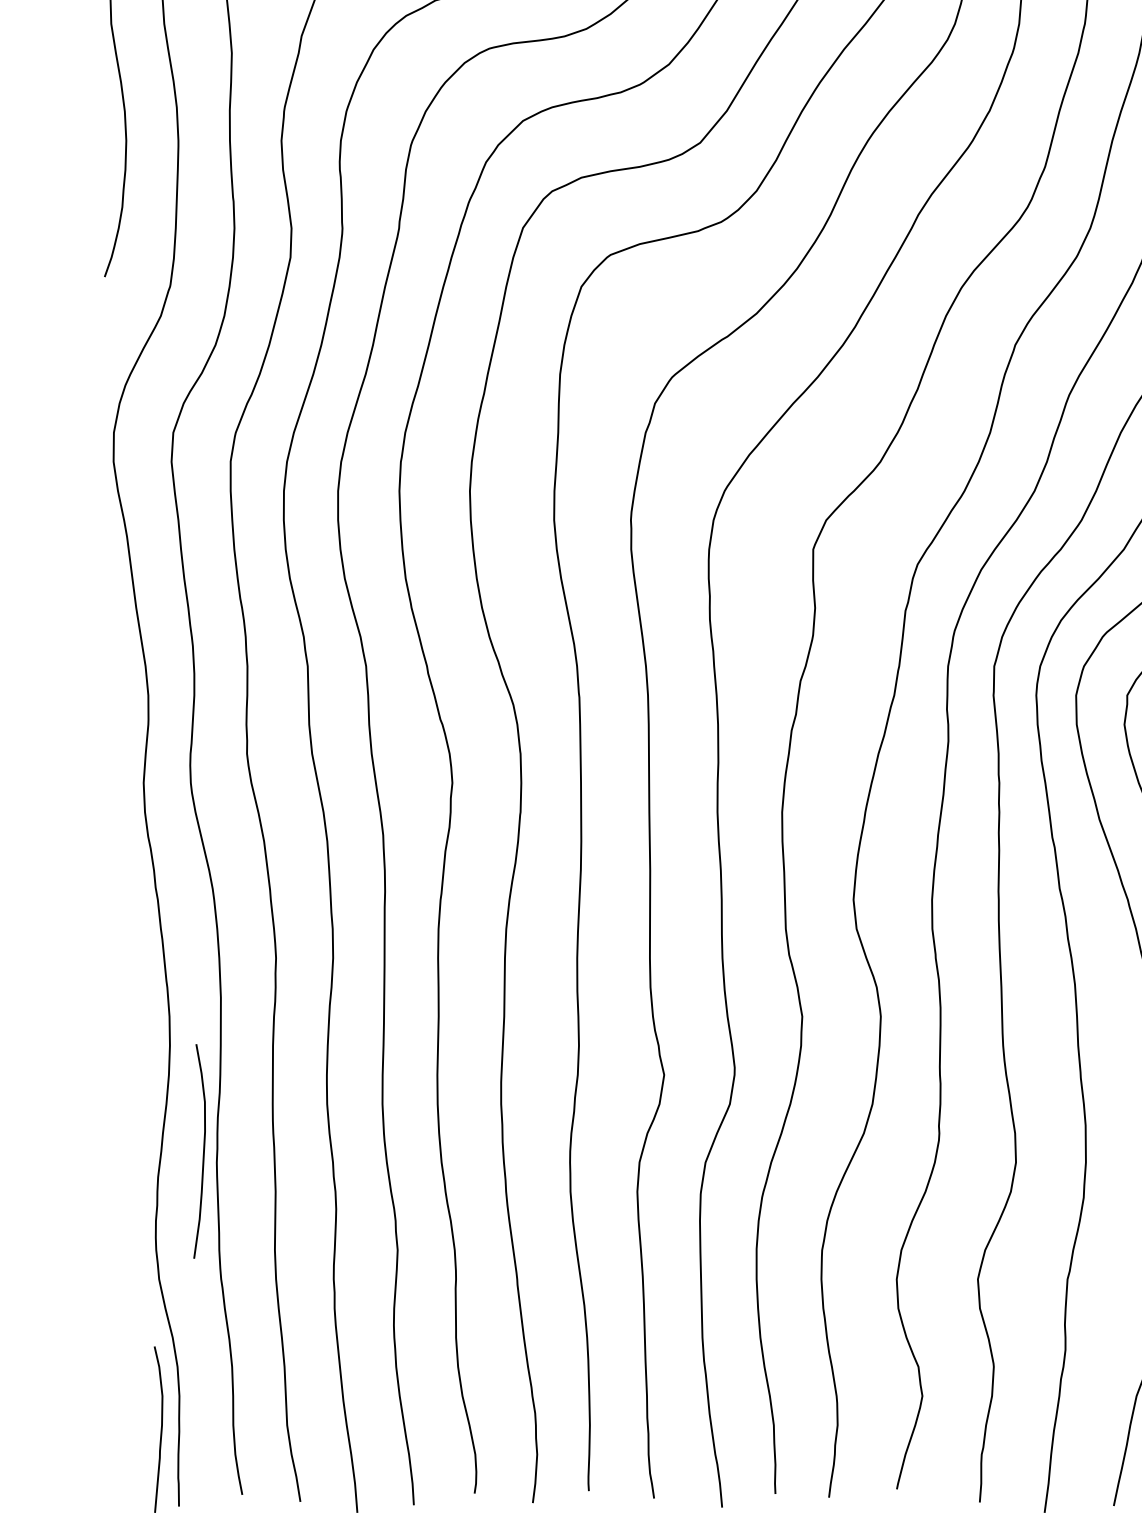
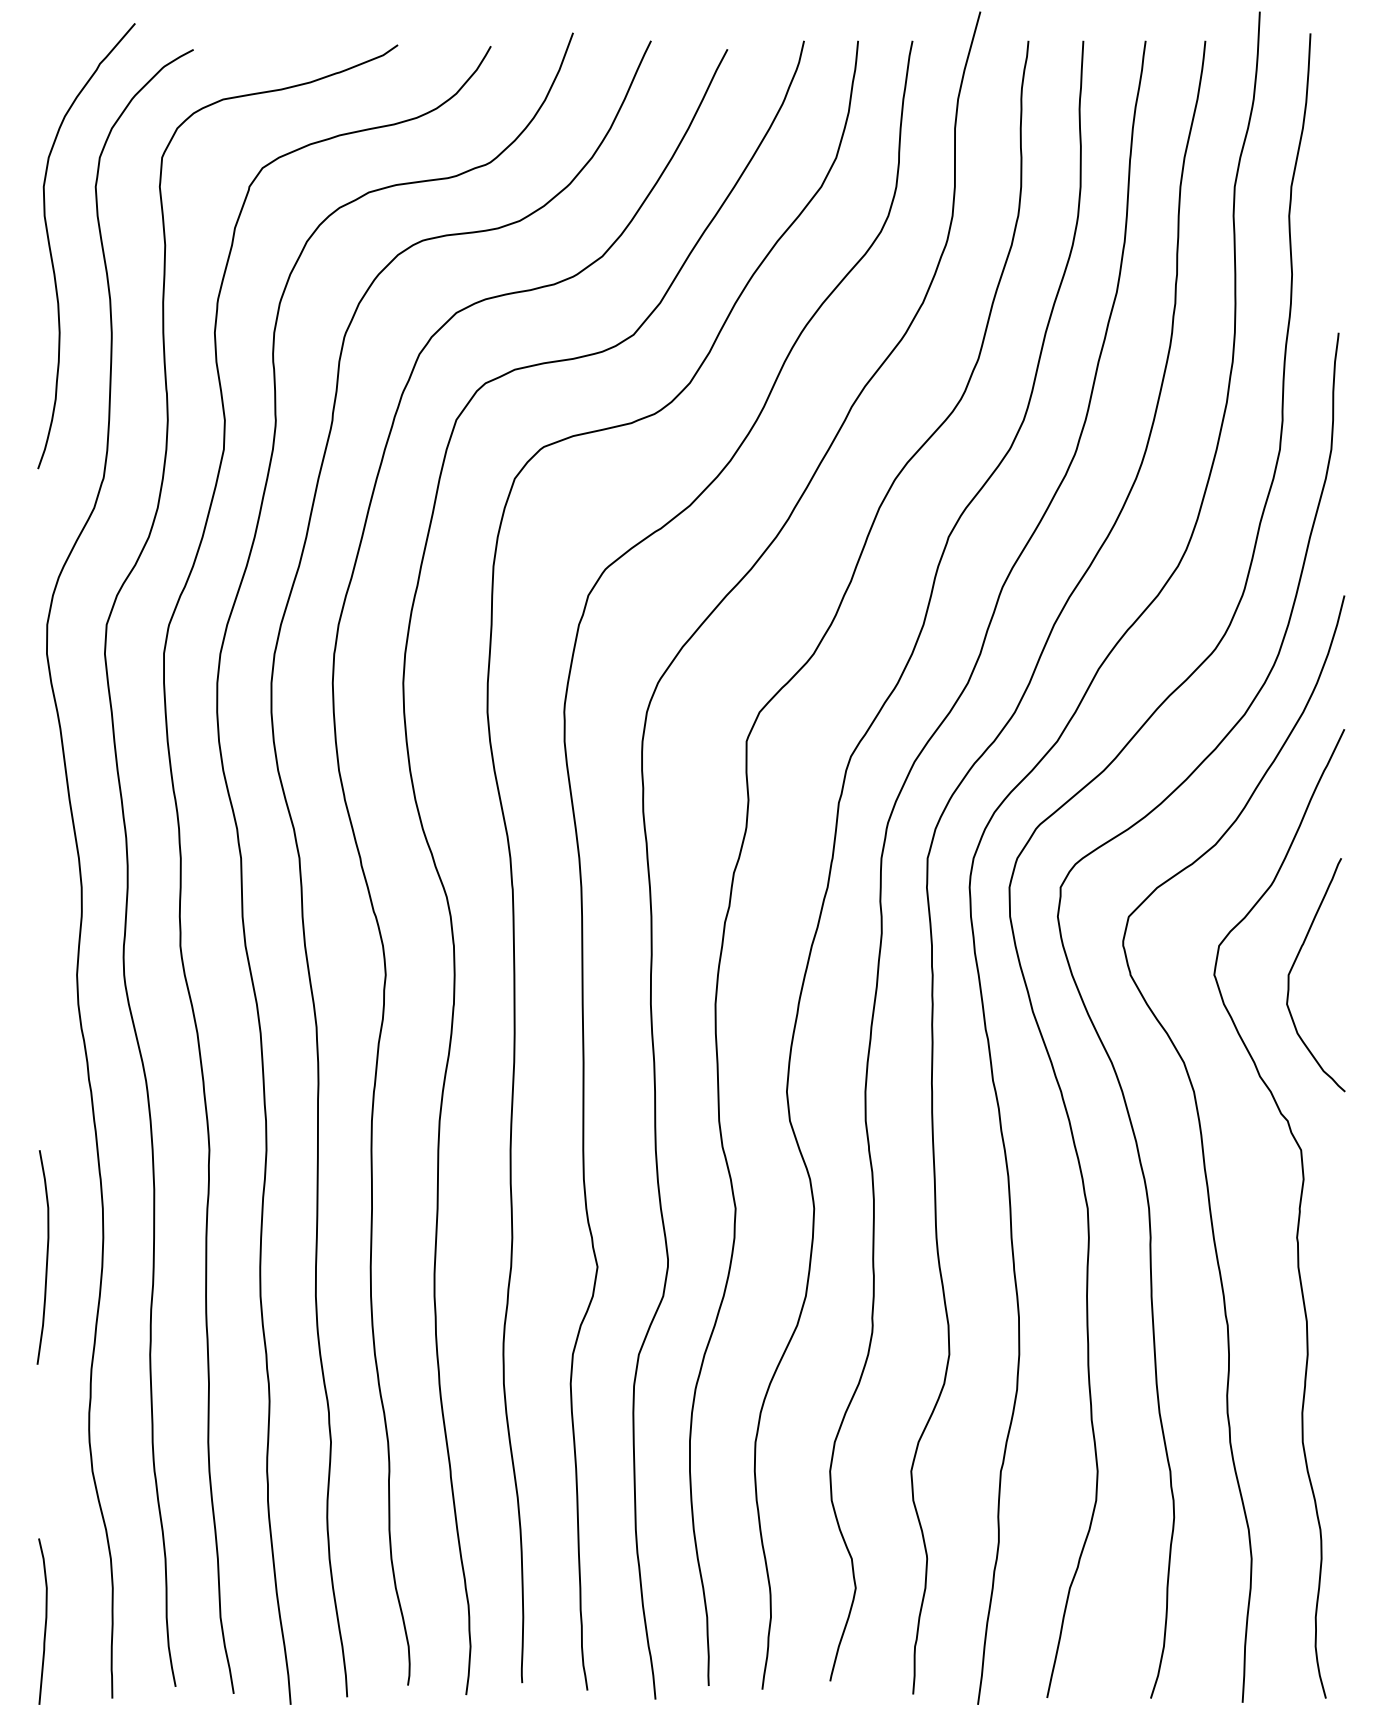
curve: (203, 1151) -> (46, 1257), moved
curve: (161, 1429) -> (45, 1621), moved

